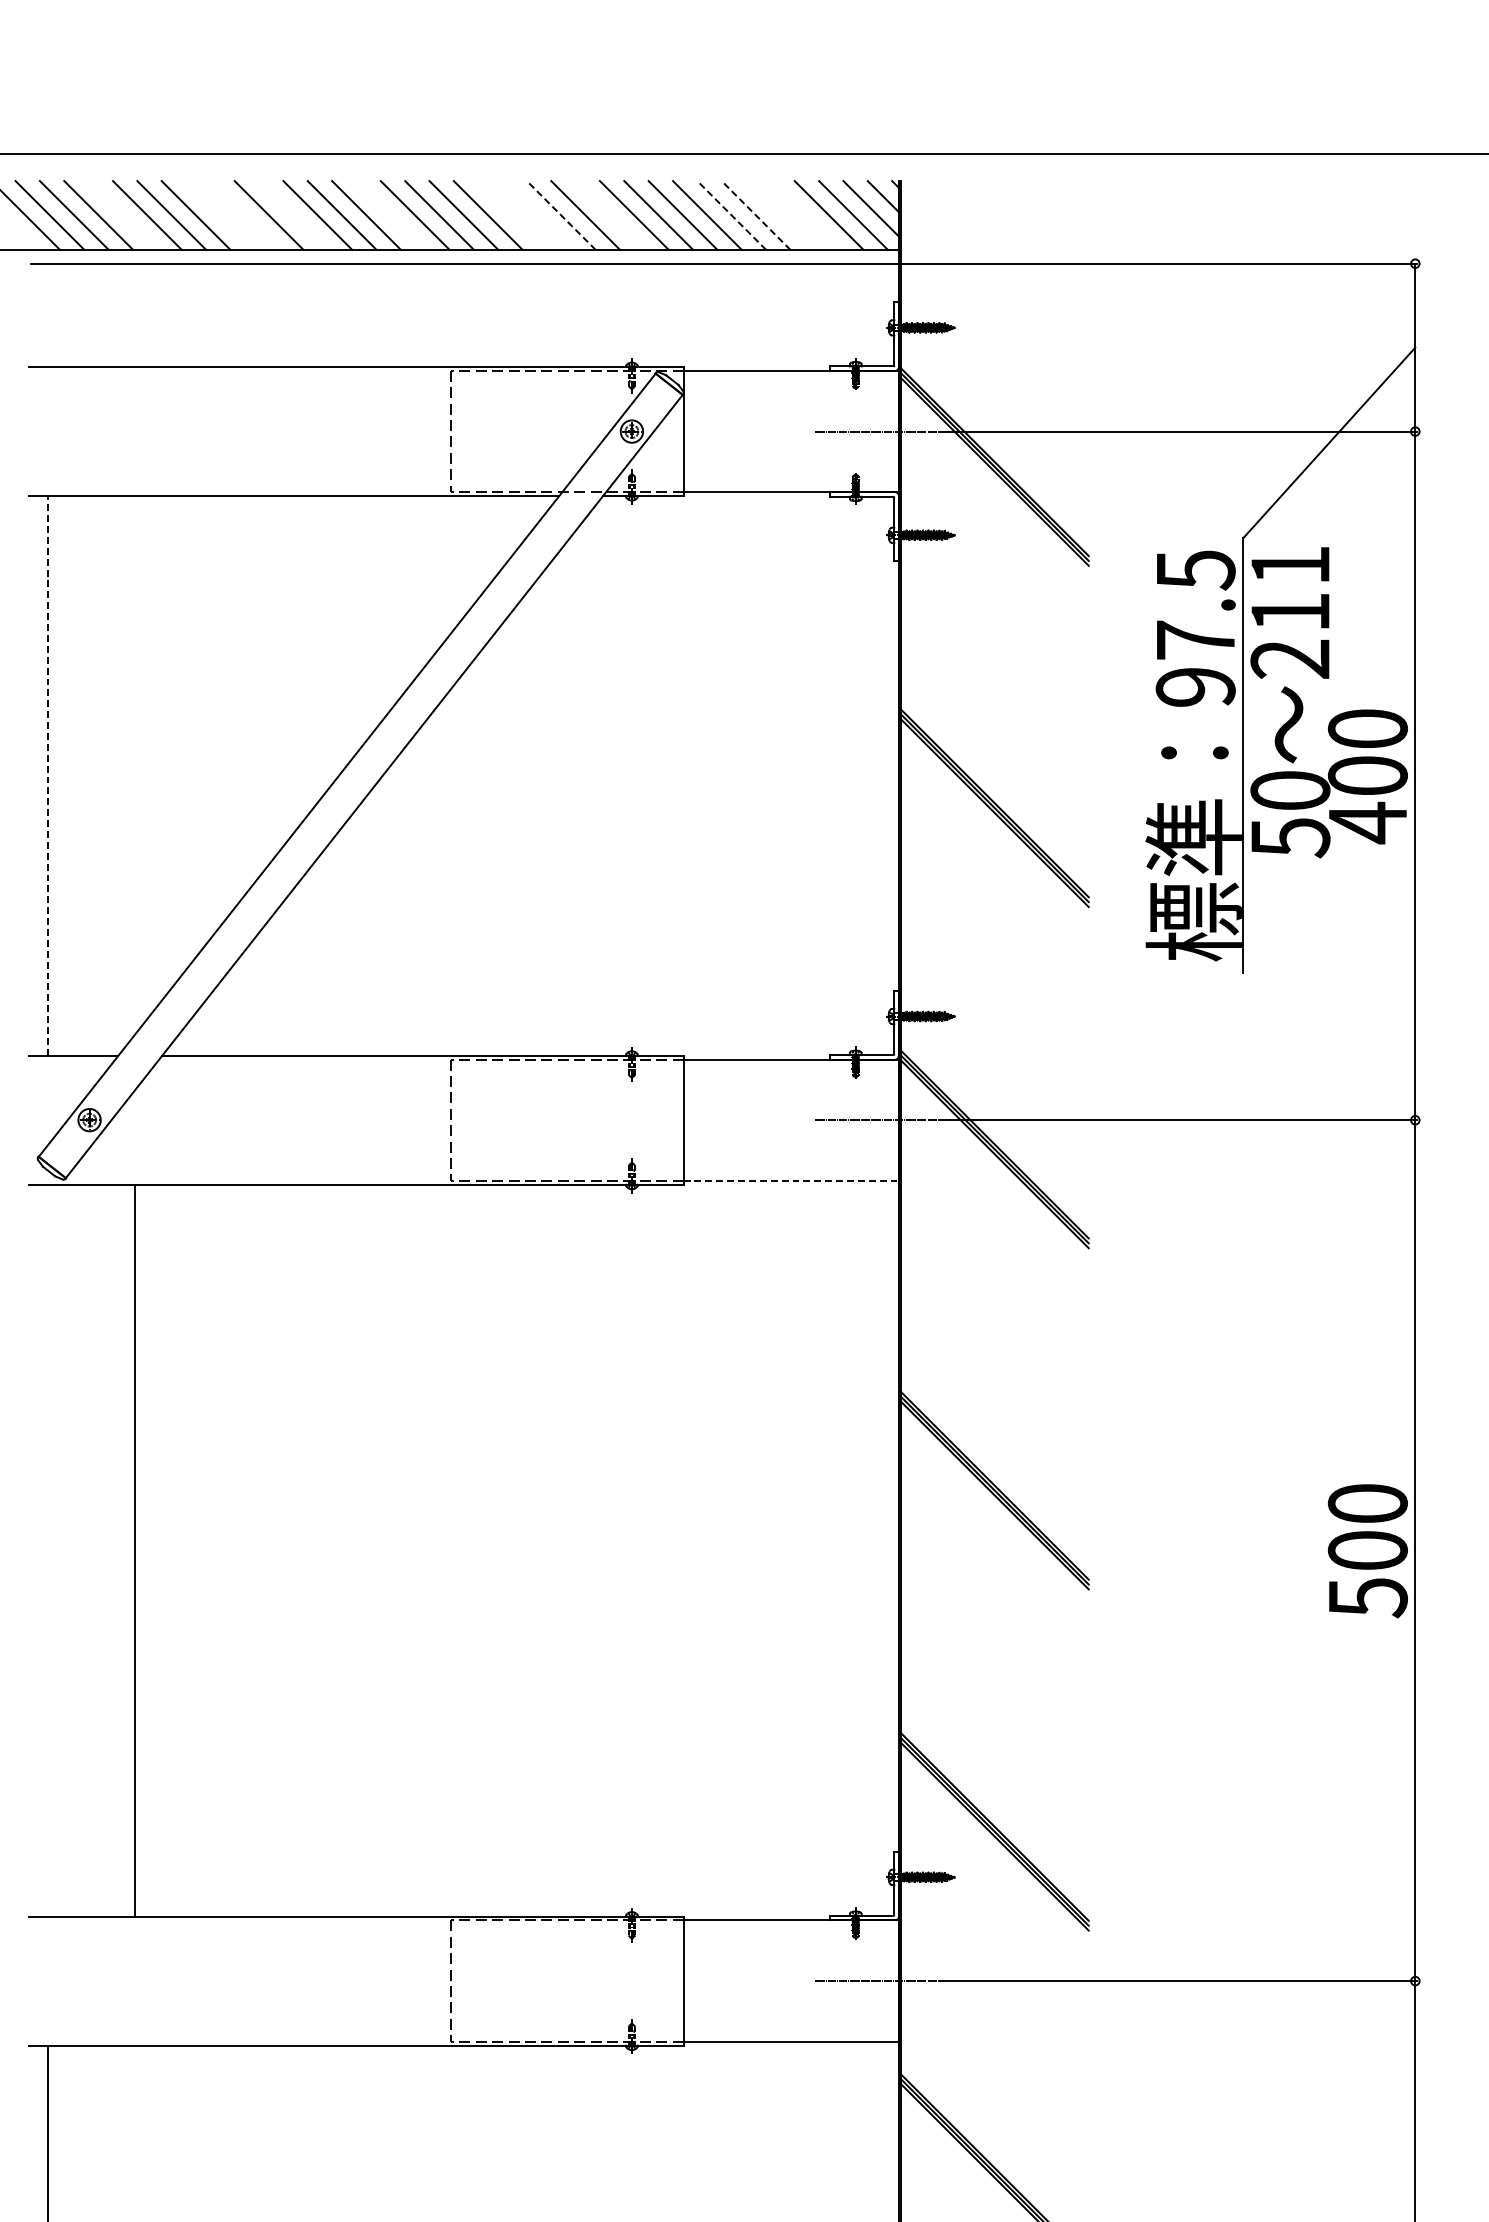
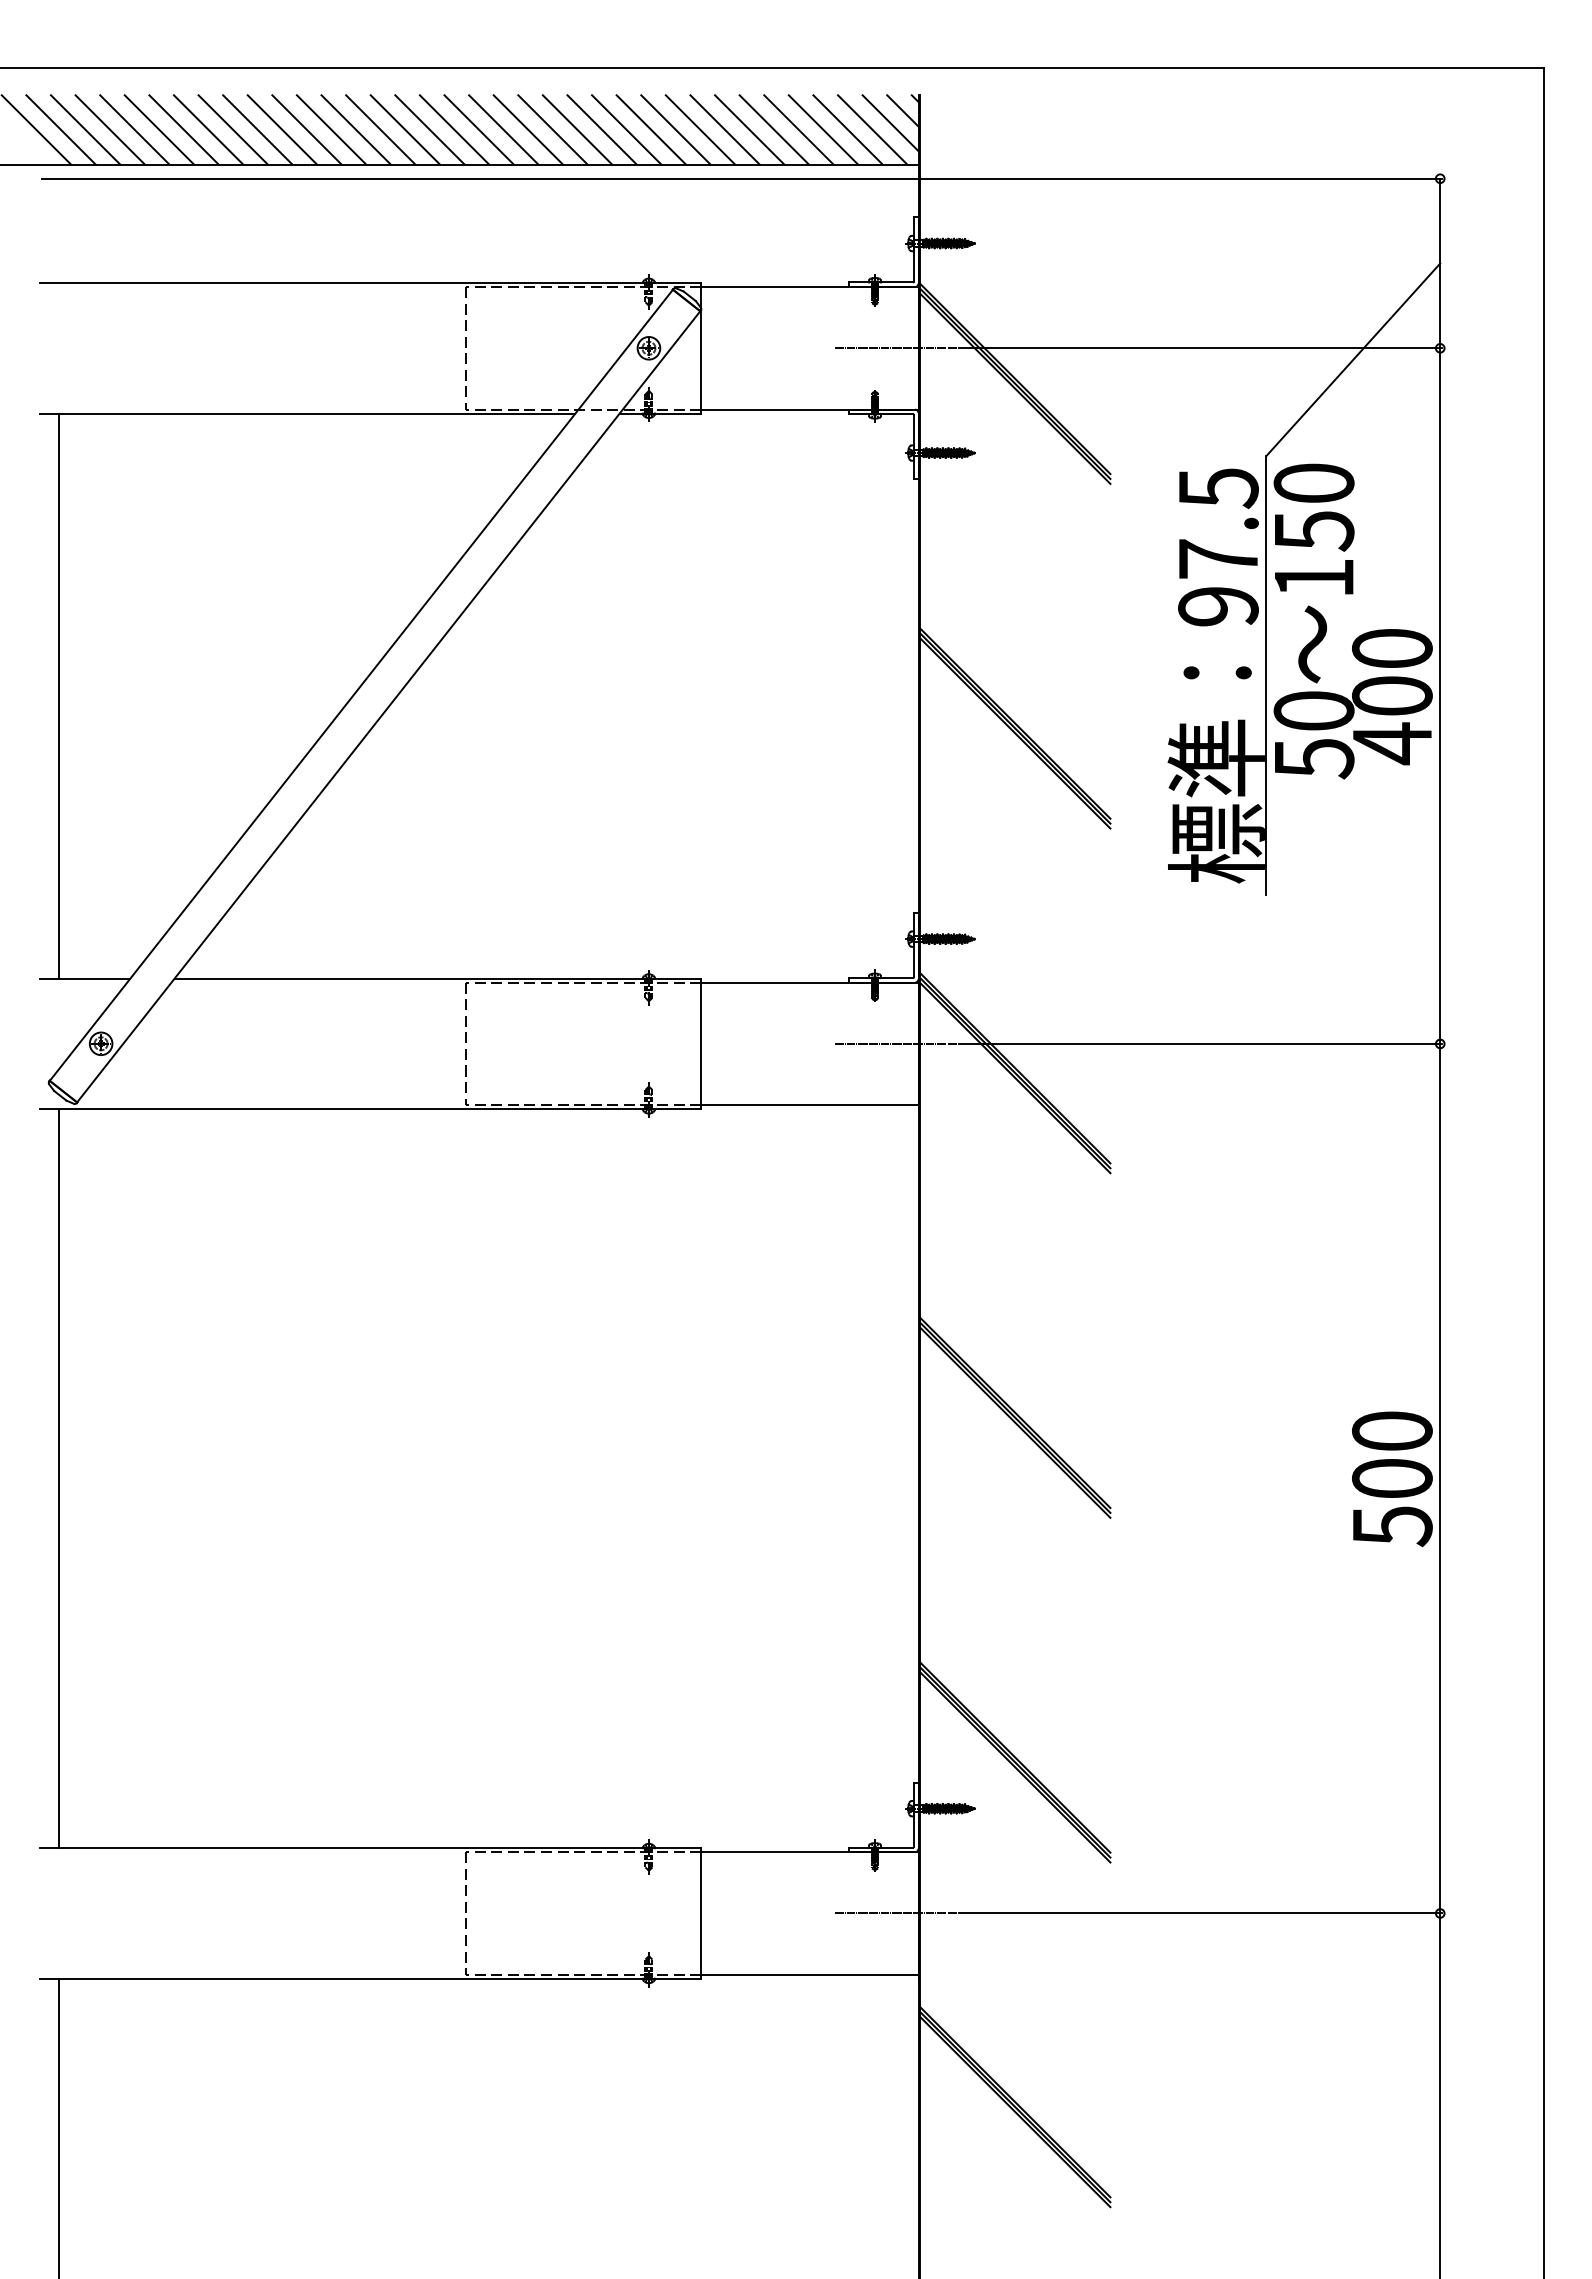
line: (122, 214) -> (134, 129), added
line: (220, 214) -> (233, 129), added
line: (244, 214) -> (257, 129), added
line: (292, 214) -> (306, 129), added
line: (390, 214) -> (405, 129), added
line: (512, 214) -> (528, 129), added
line: (536, 214) -> (552, 129), added
line: (561, 214) -> (577, 129), dashed -> solid
line: (609, 214) -> (626, 129), added
line: (731, 214) -> (749, 129), dashed -> solid
line: (756, 214) -> (774, 129), dashed -> solid
line: (779, 214) -> (798, 129), added
line: (804, 214) -> (823, 129), added
text: (1289, 611) -> (1313, 530), 211 -> 150
line: (48, 776) -> (59, 696), dashed -> solid
line: (790, 1181) -> (809, 1105), dashed -> solid
line: (135, 1550) -> (59, 1478), moved

